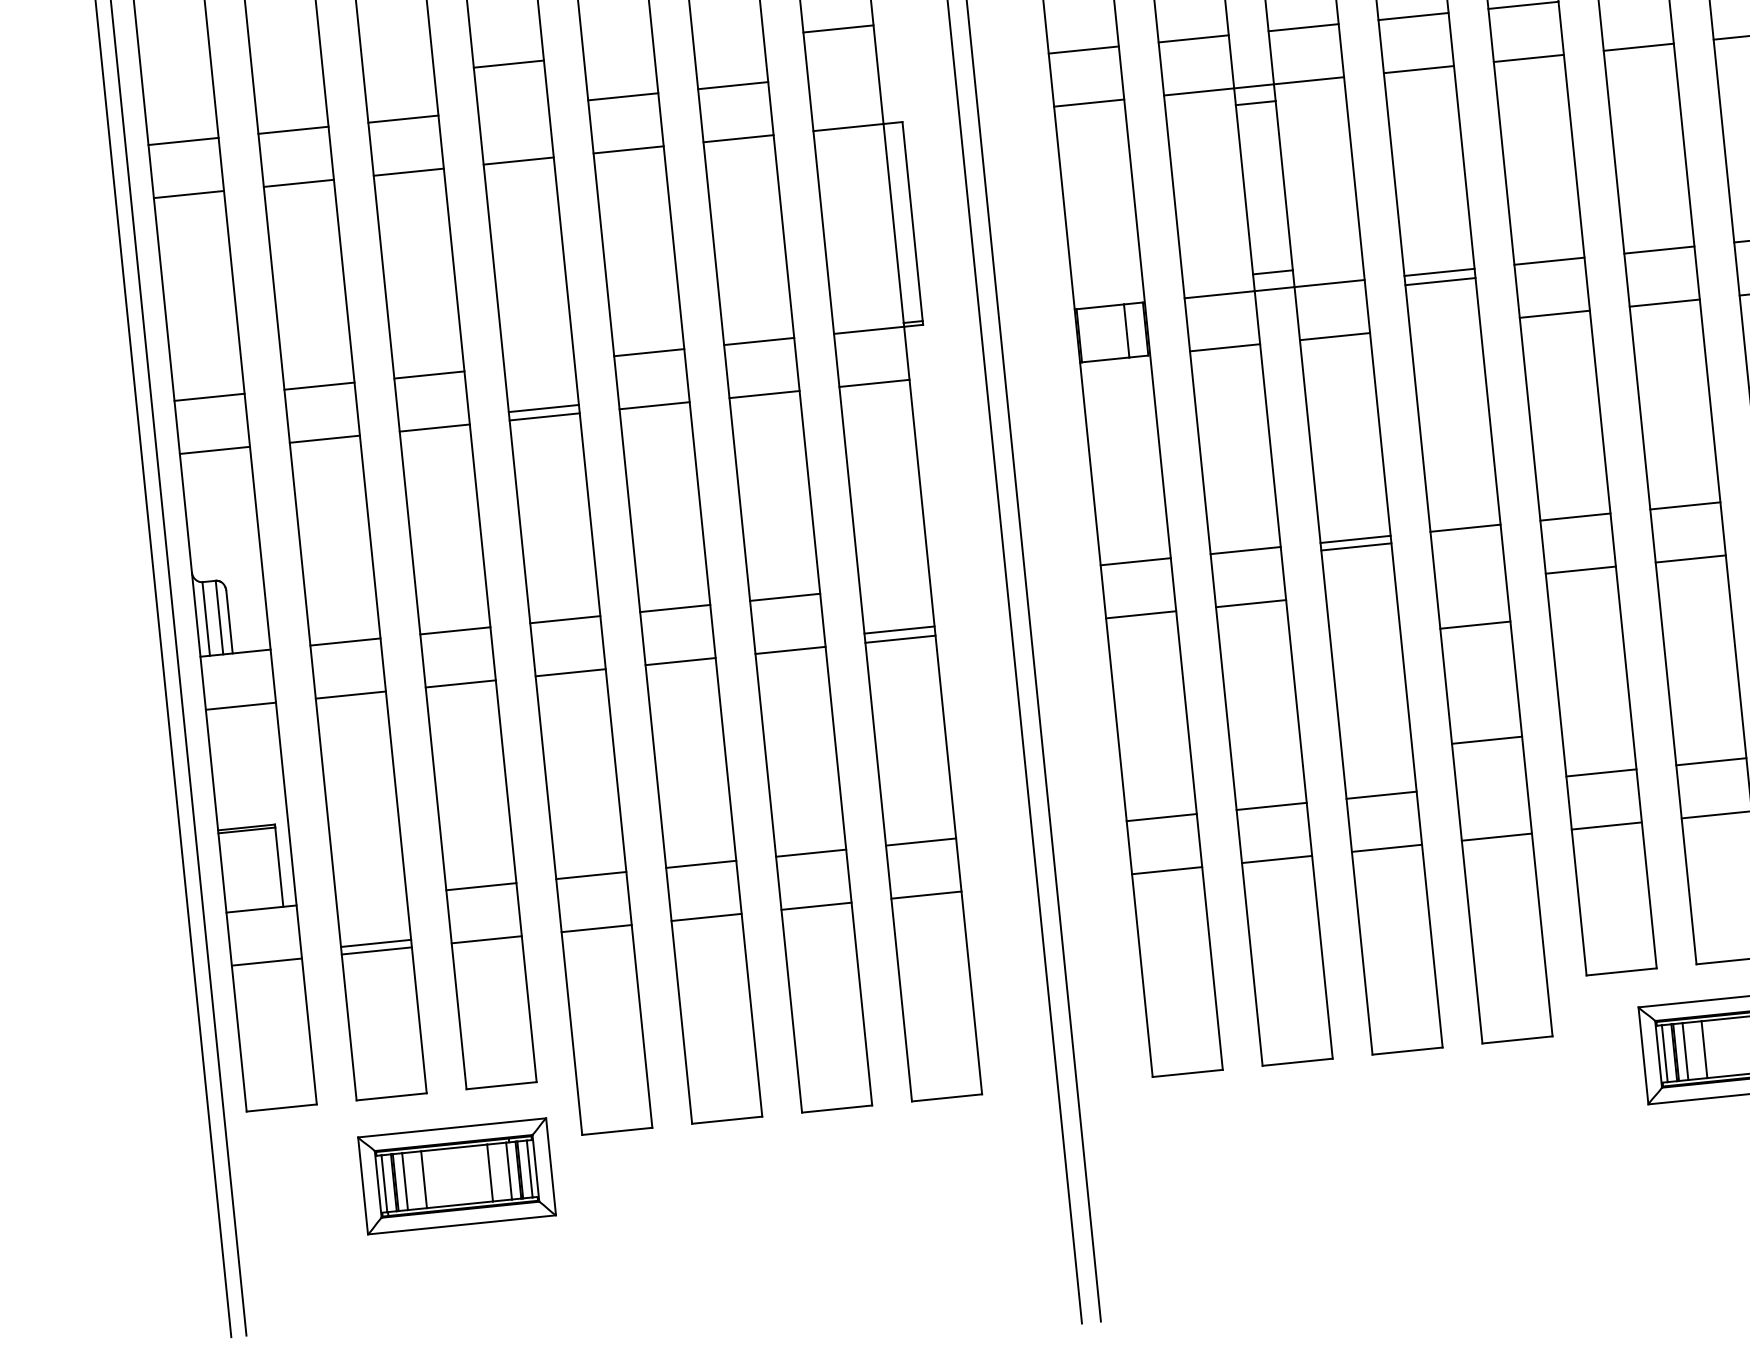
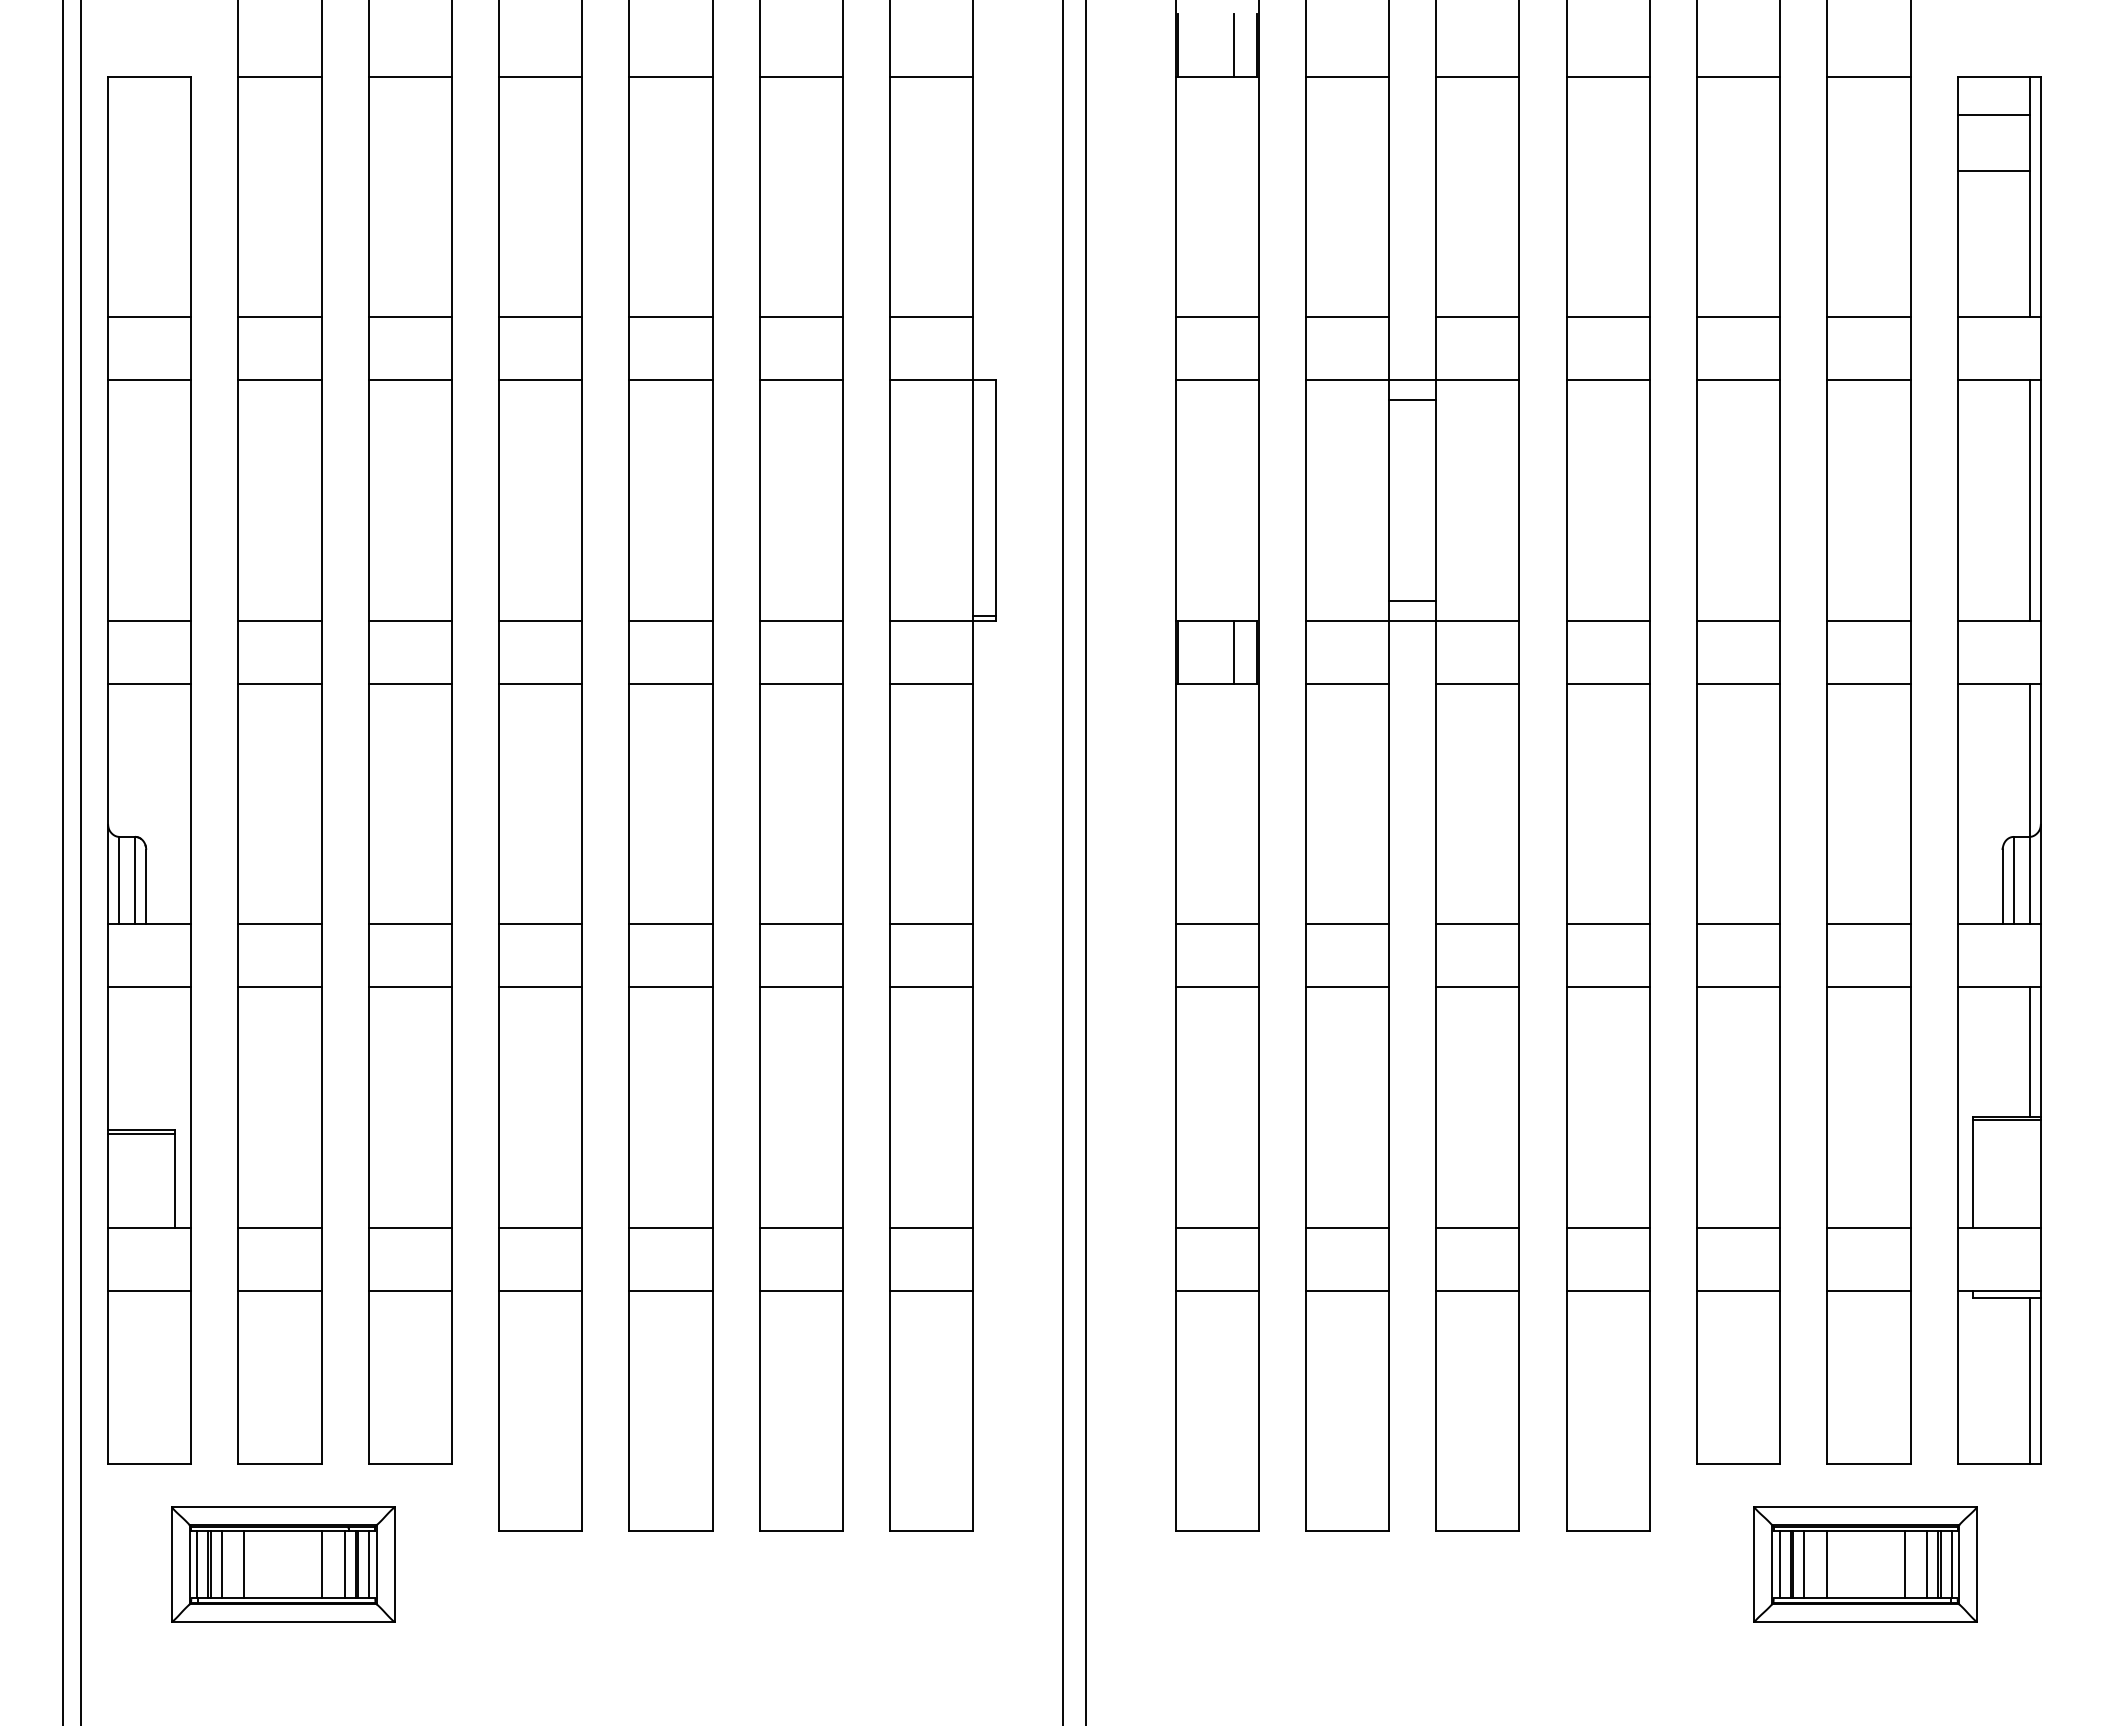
line: (838, 29) -> (931, 317), moved
line: (508, 64) -> (540, 317), moved
line: (1439, 281) -> (1607, 683), moved
line: (543, 408) -> (540, 620), moved
line: (1356, 547) -> (1477, 987), moved
line: (1474, 625) -> (1607, 987), moved
line: (899, 630) -> (931, 924), moved
line: (1486, 740) -> (1607, 1227), moved
line: (375, 943) -> (279, 1227), moved
part: (457, 1176) -> (283, 1564), moved

